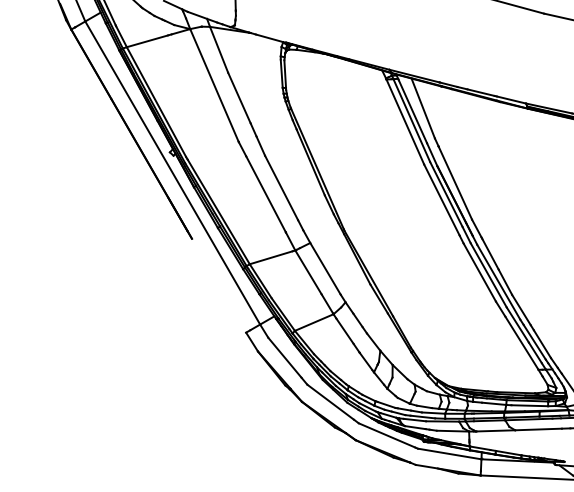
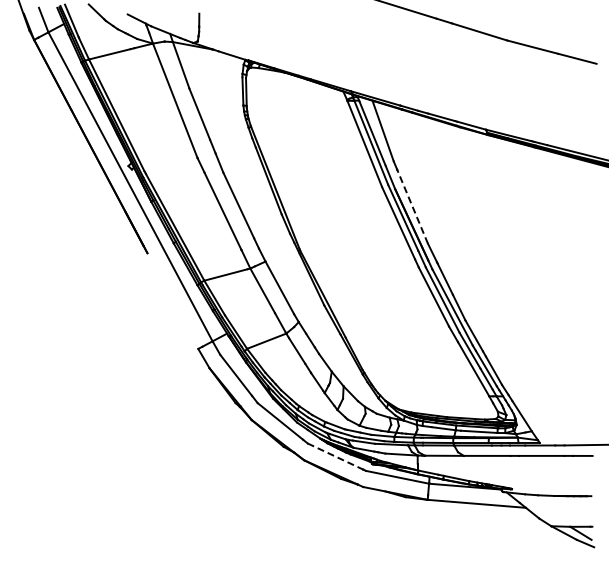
line: (455, 182) -> (412, 206), solid -> dashed
line: (387, 435) -> (335, 456), solid -> dashed

